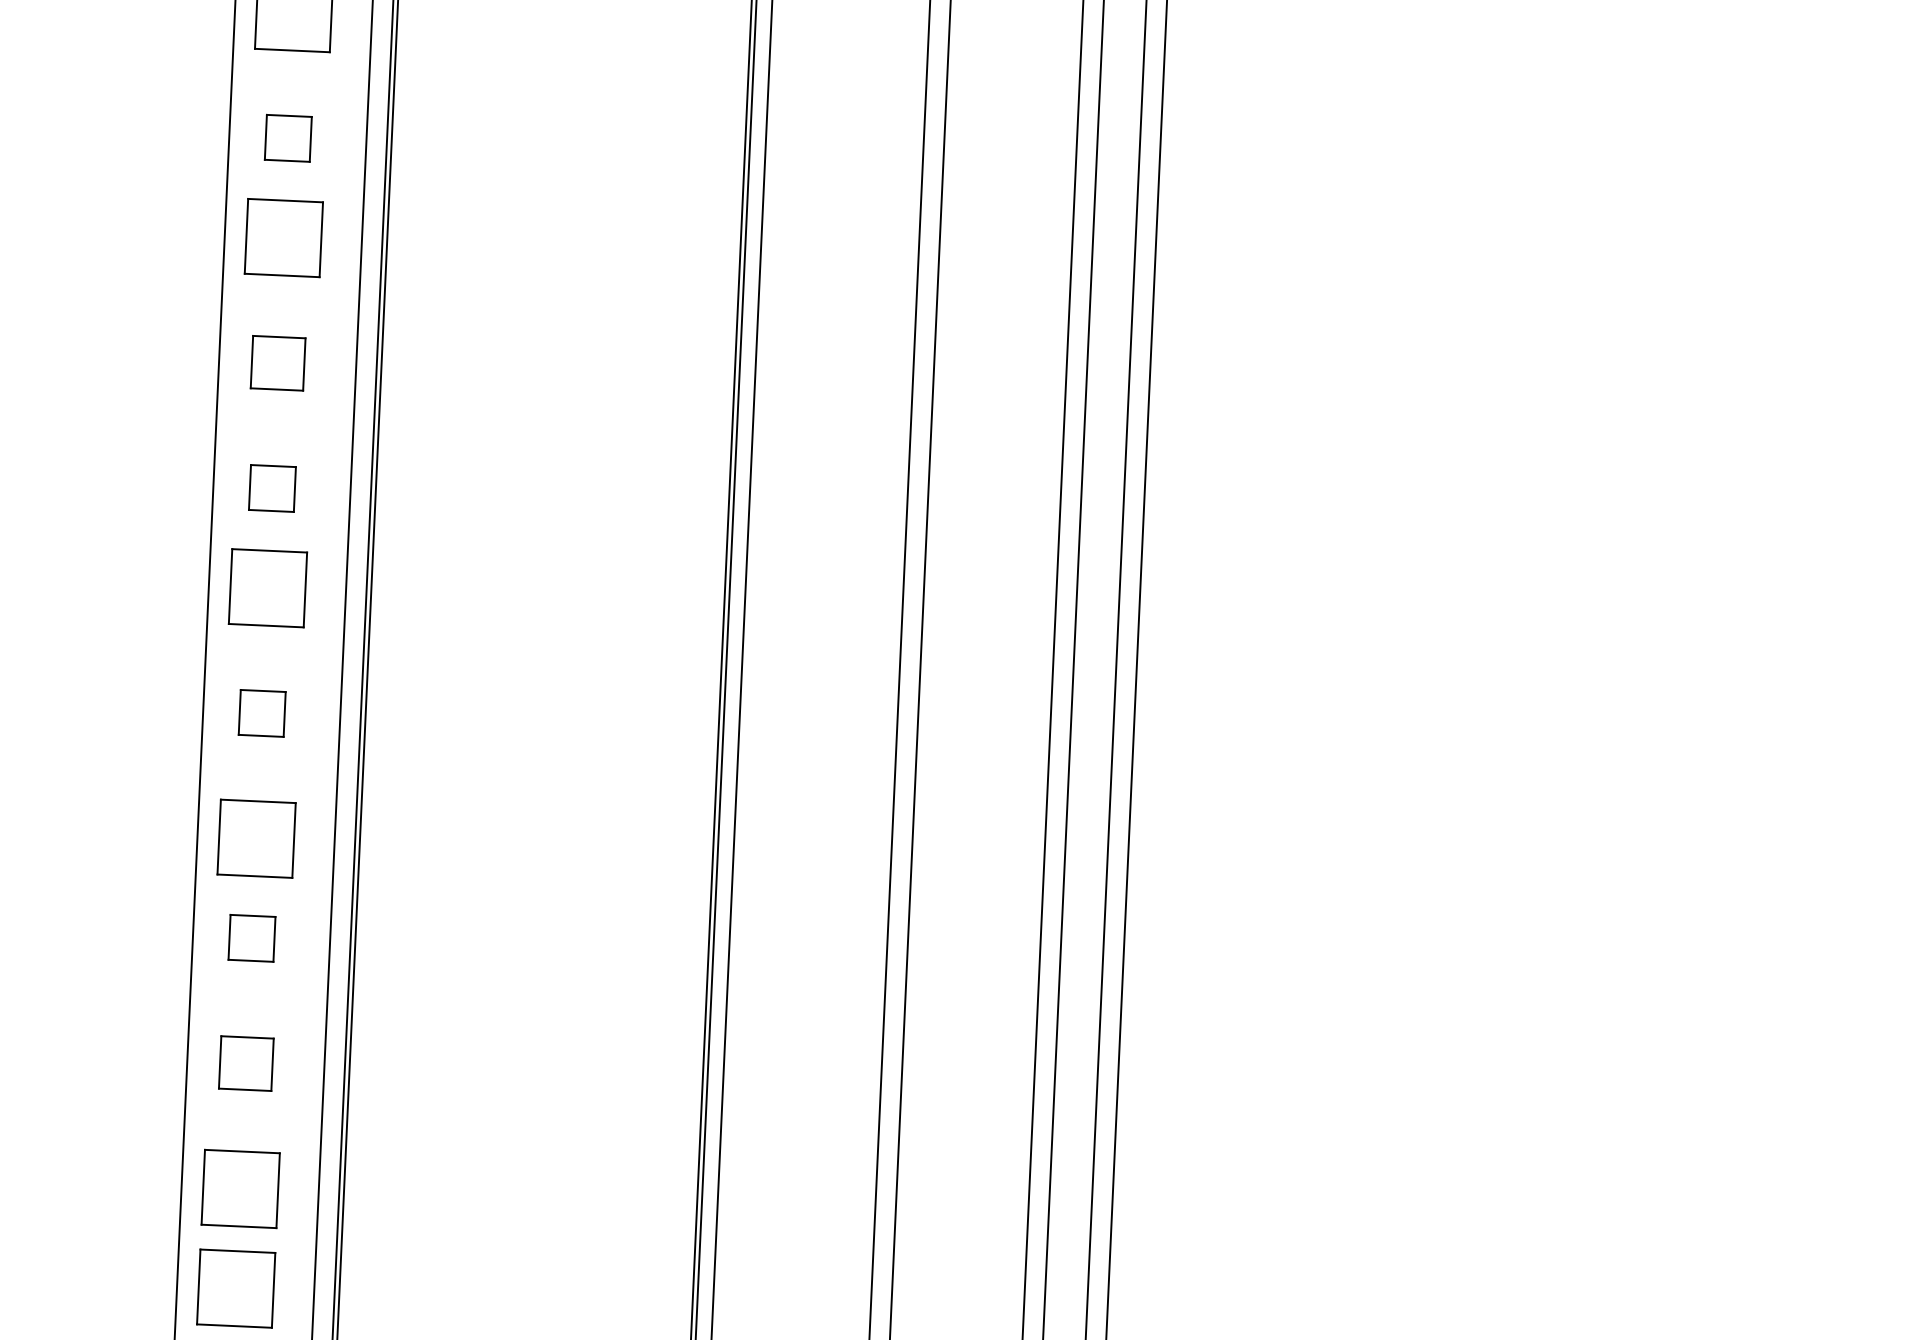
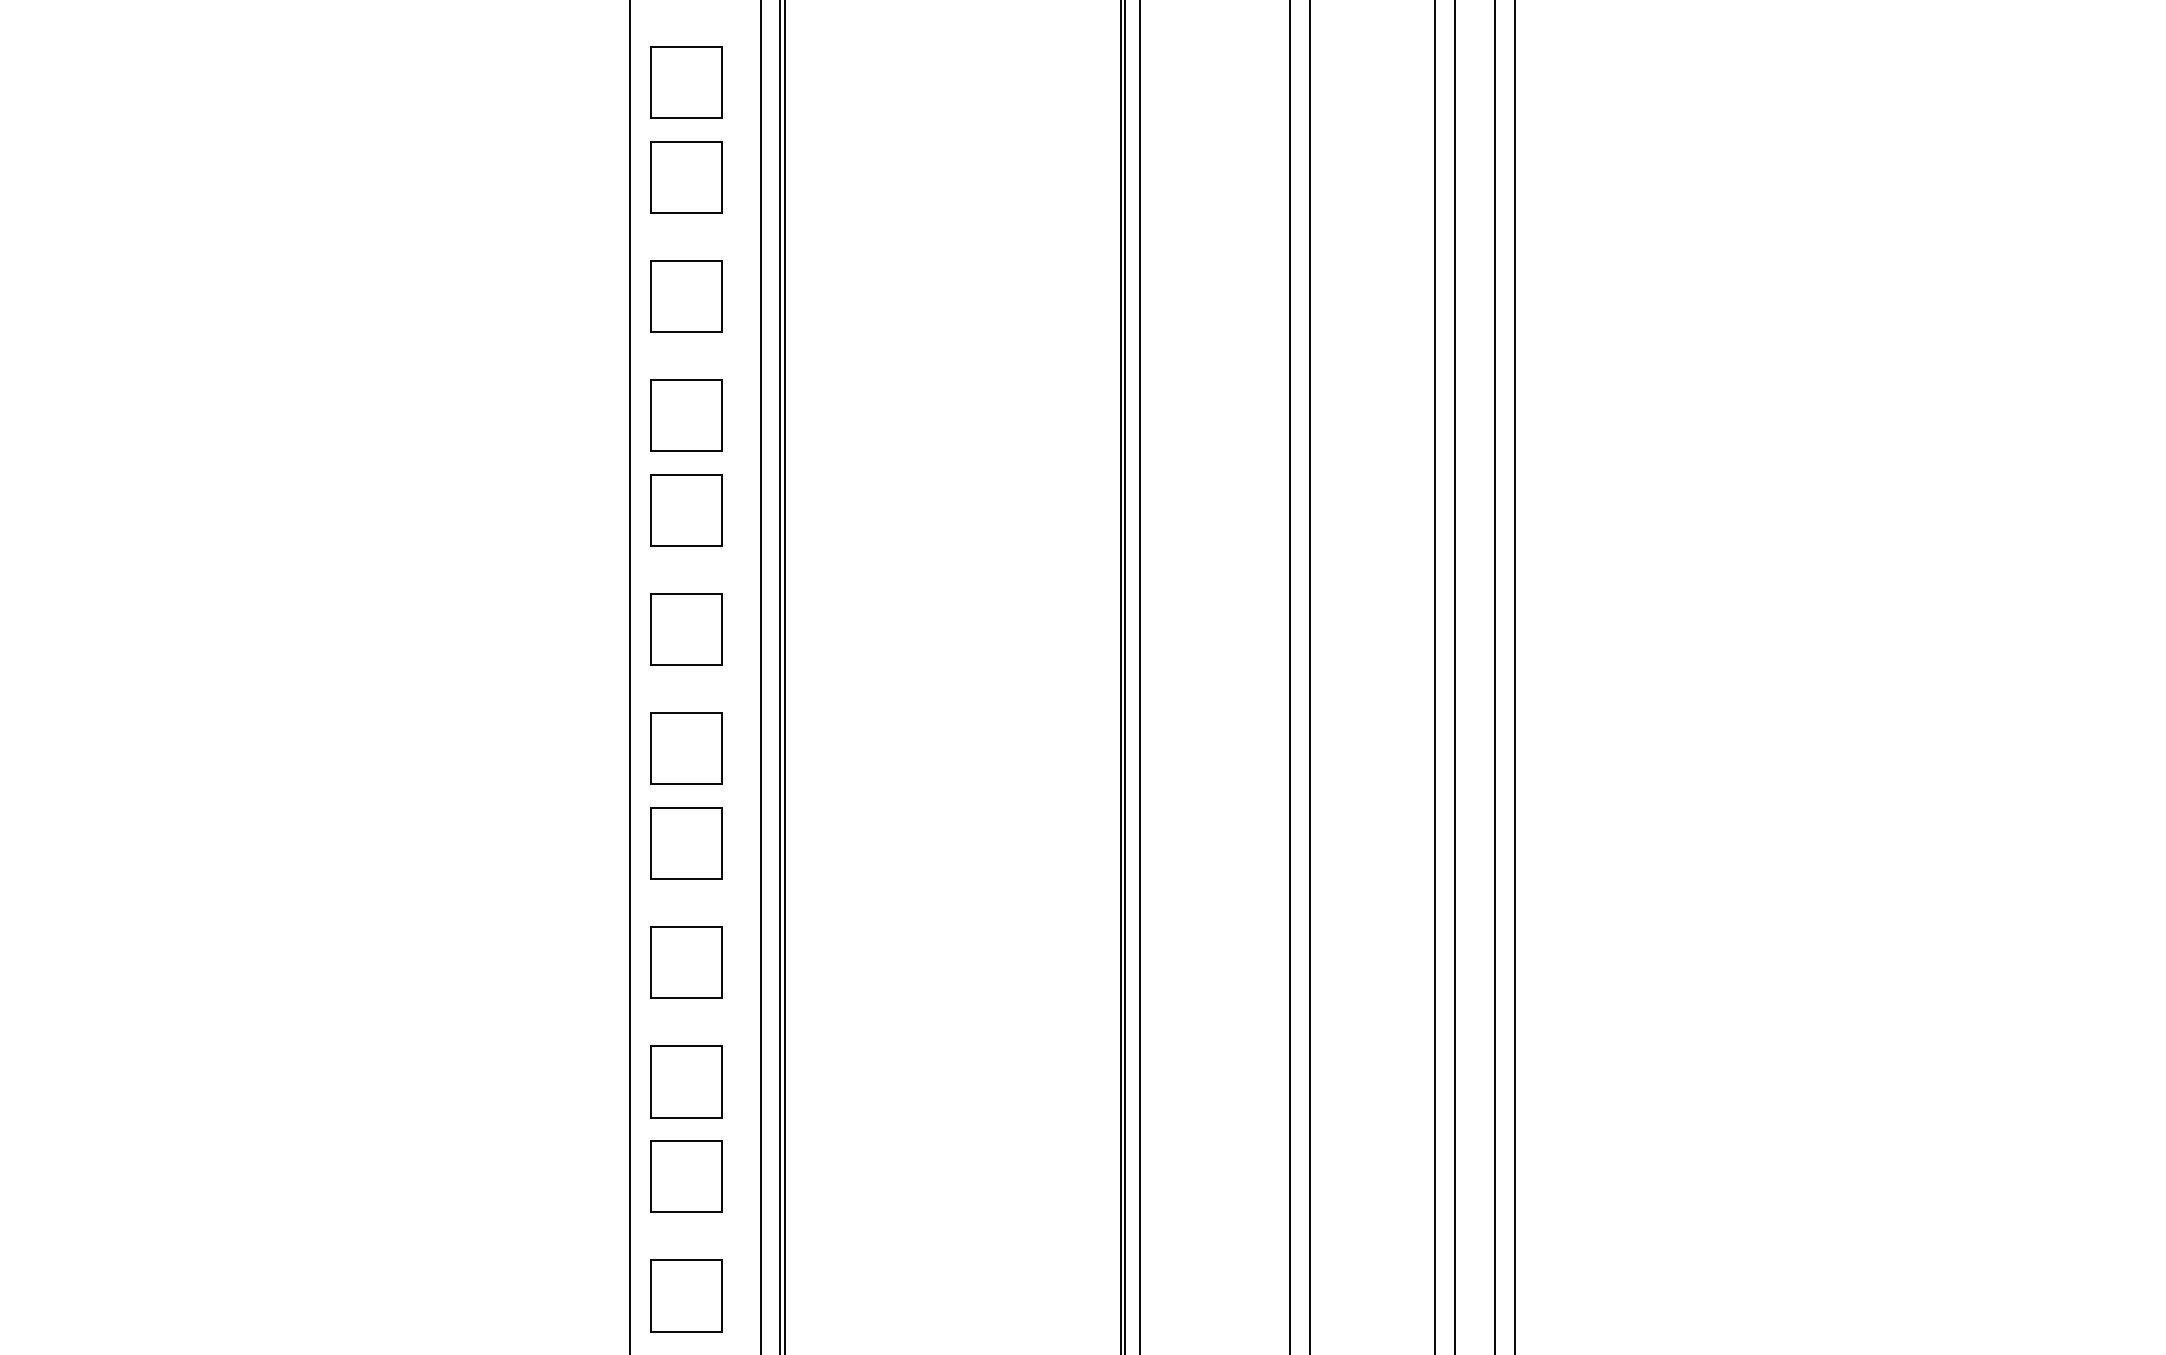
part: (288, 138) -> (686, 82), size x1.67
part: (278, 363) -> (686, 296), size x1.43
part: (272, 488) -> (686, 415), size x1.67
part: (262, 713) -> (686, 629), size x1.67
part: (251, 938) -> (686, 843), size x1.67
part: (246, 1063) -> (686, 962), size x1.43

